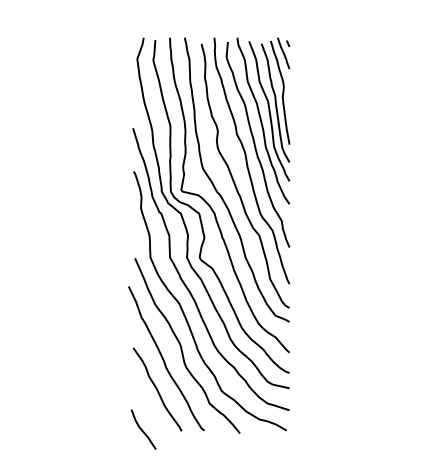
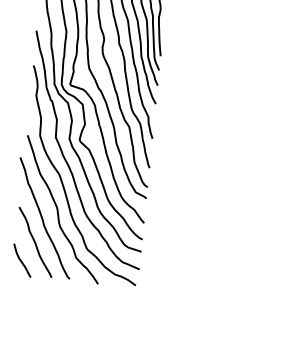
curve: (142, 429) -> (21, 260), moved

